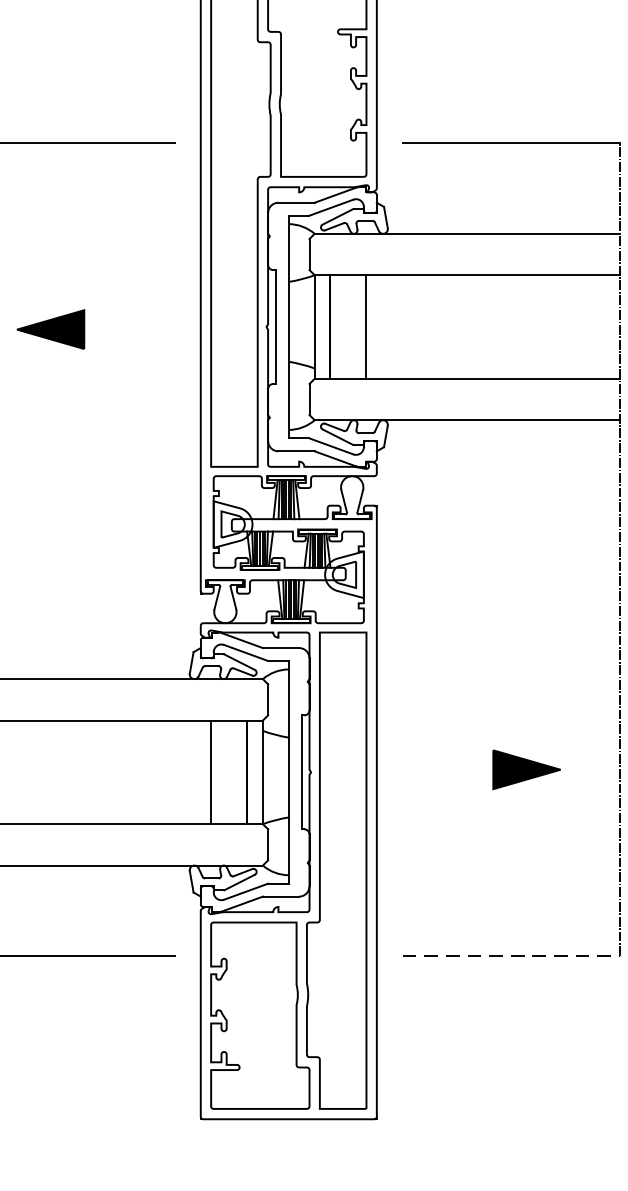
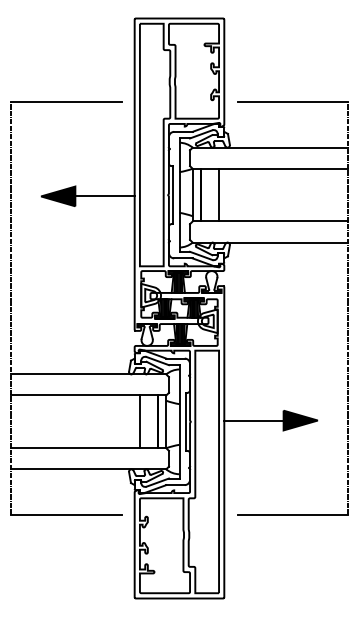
line: (141, 329) -> (104, 196), added
line: (434, 769) -> (253, 420), added
line: (512, 956) -> (293, 515), dashed -> solid

